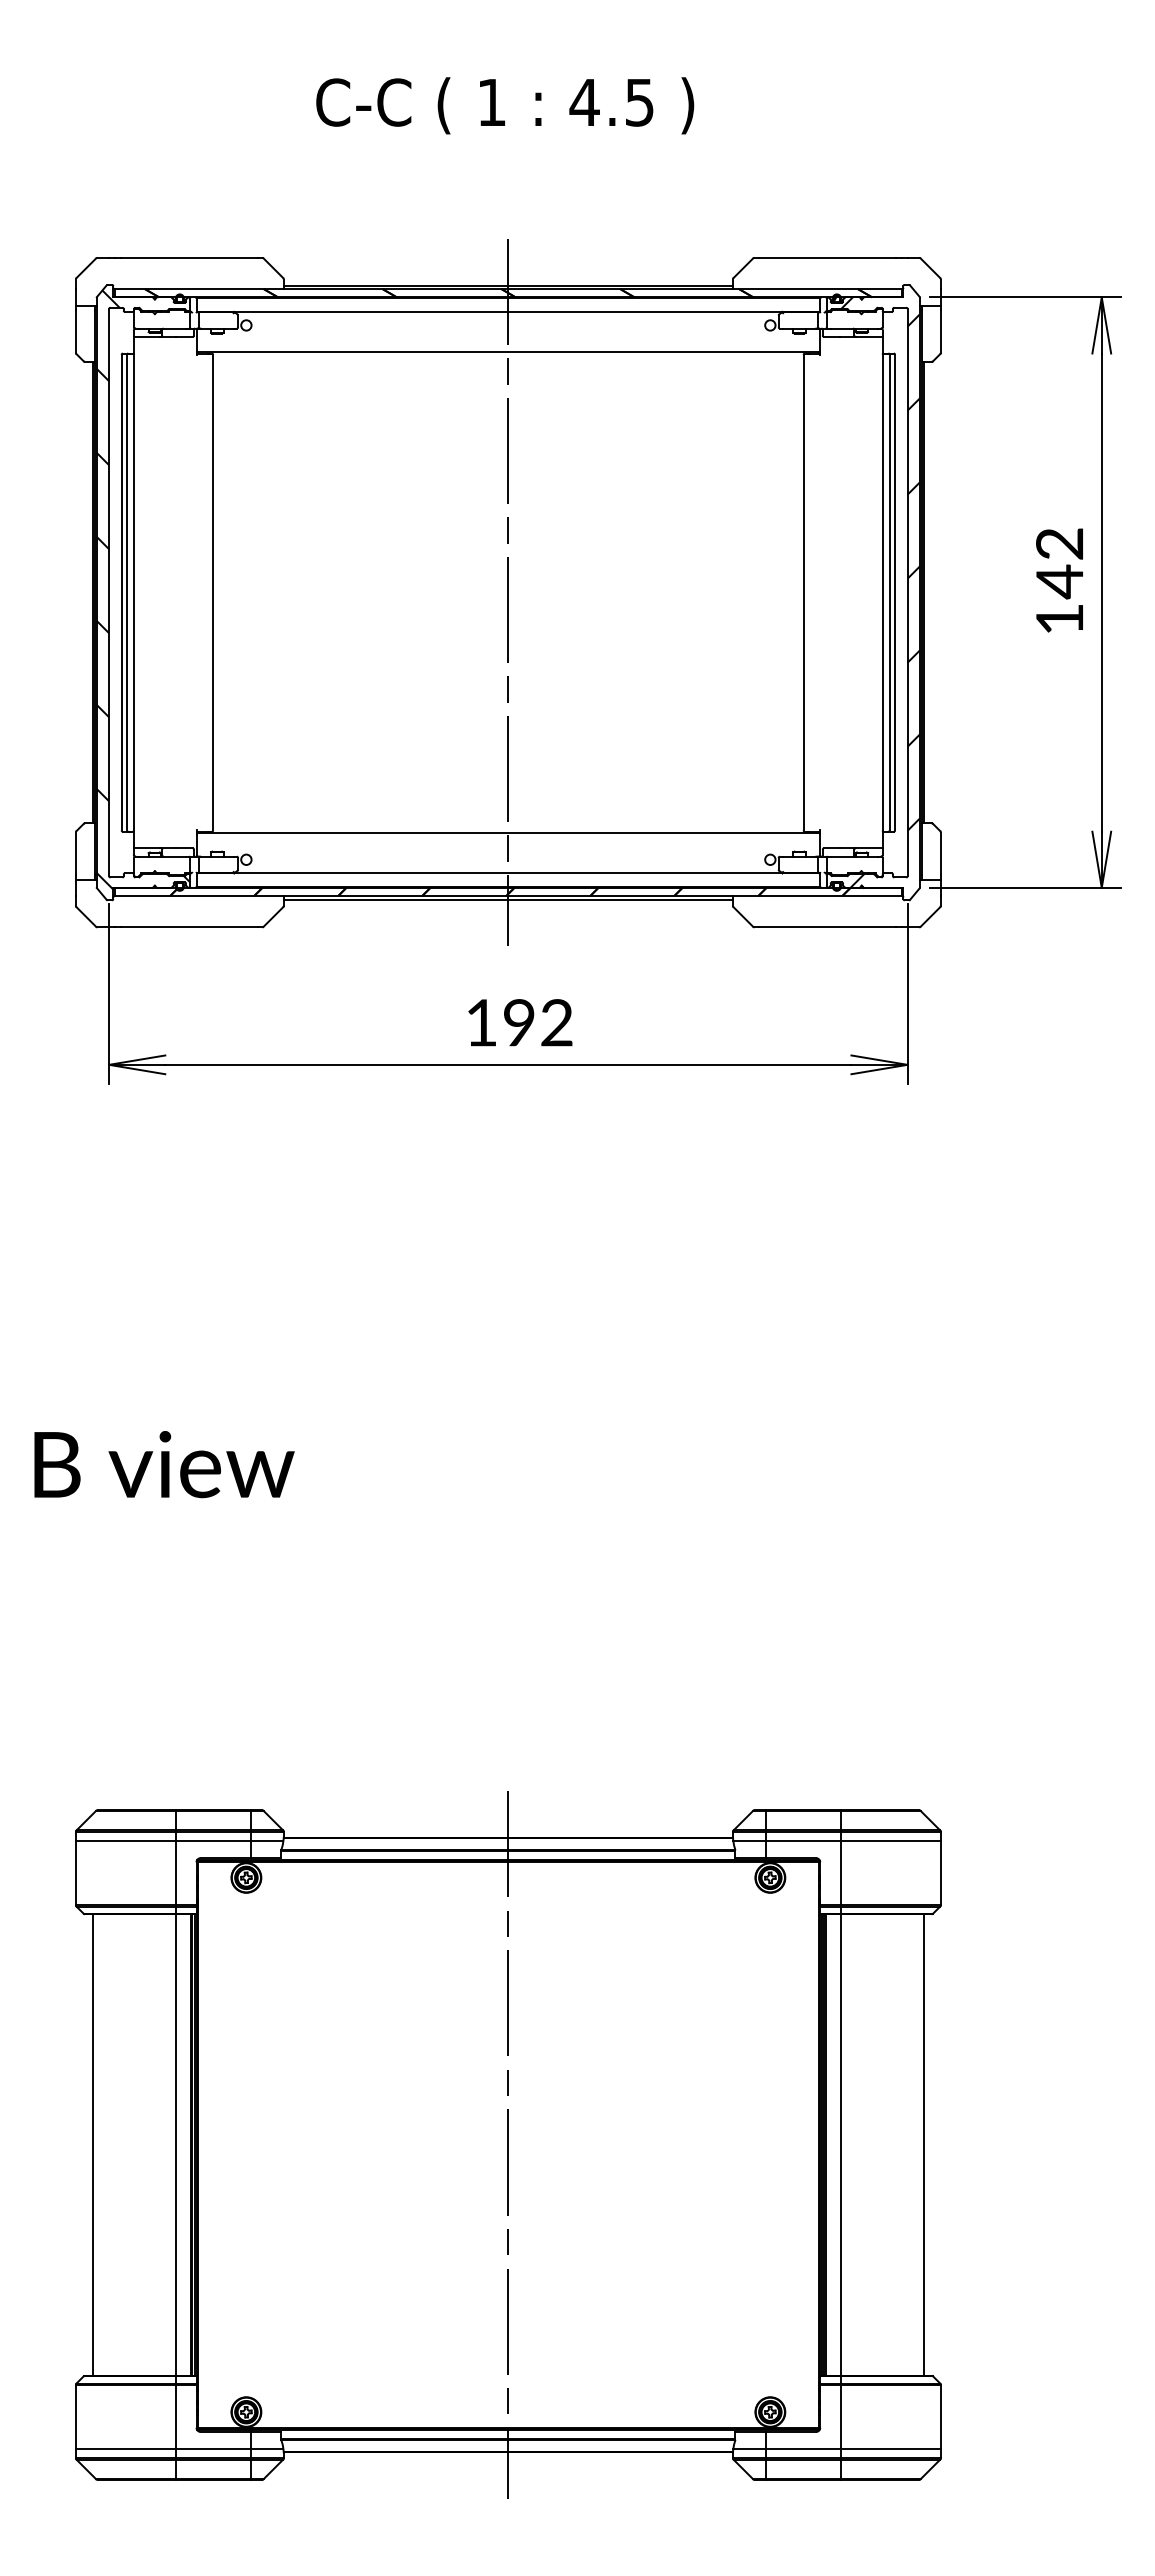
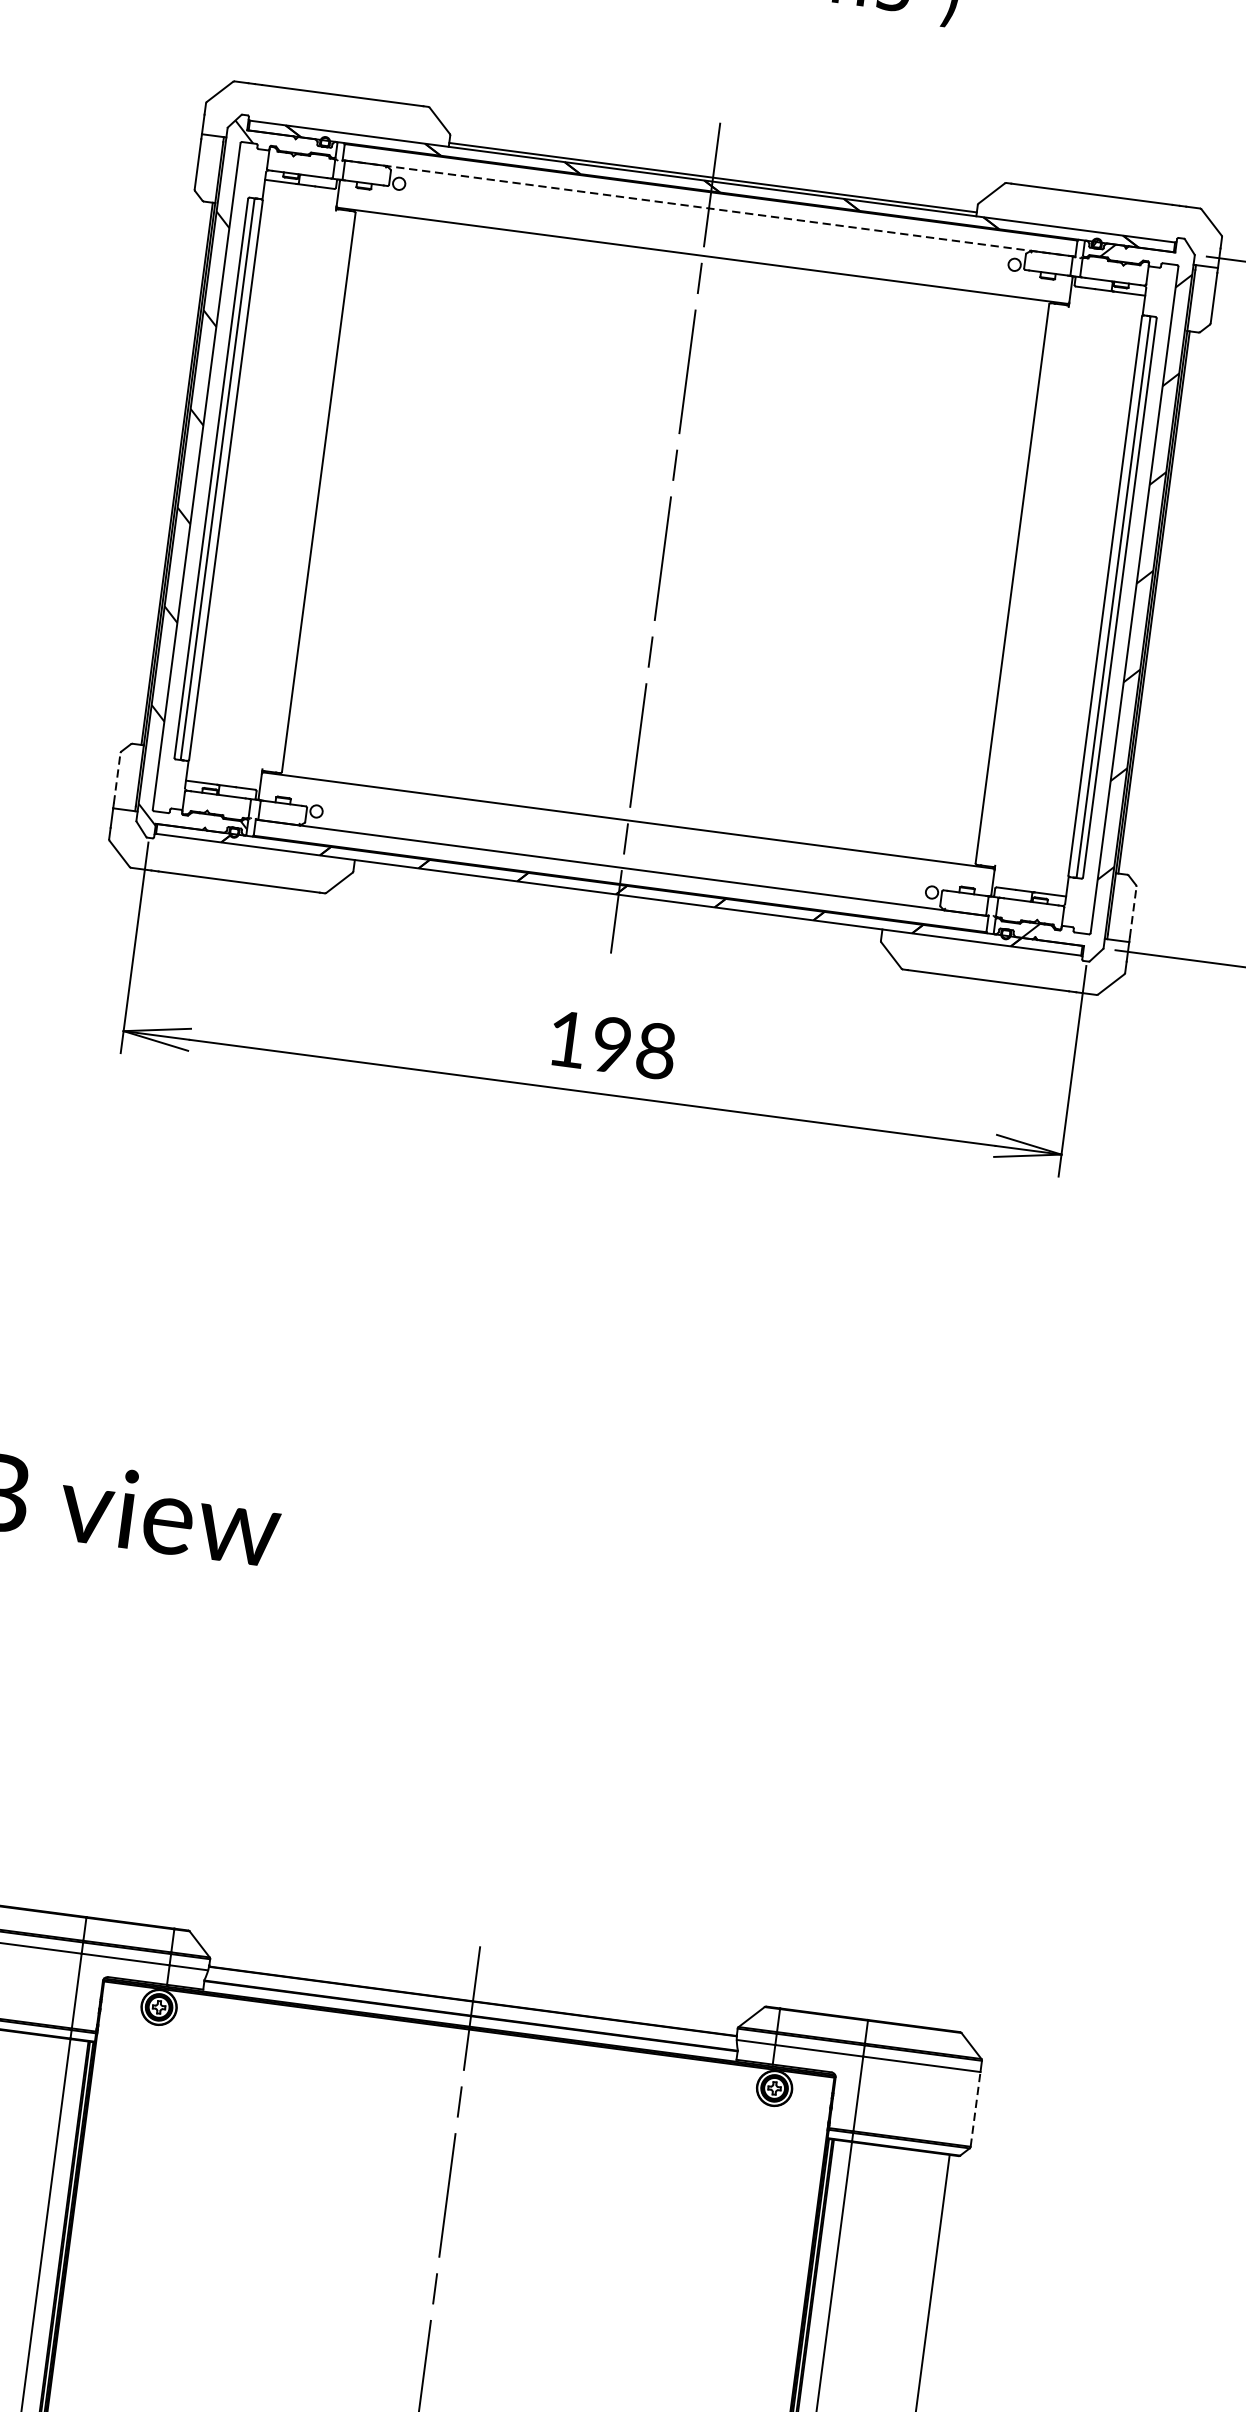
line: (508, 311) -> (709, 207), solid -> dashed
line: (75, 853) -> (116, 777), solid -> dashed
line: (940, 853) -> (1132, 911), solid -> dashed
line: (507, 899) -> (617, 898), removed
text: (556, 1022) -> (655, 1050), 192 -> 198
line: (940, 1873) -> (975, 2109), solid -> dashed

